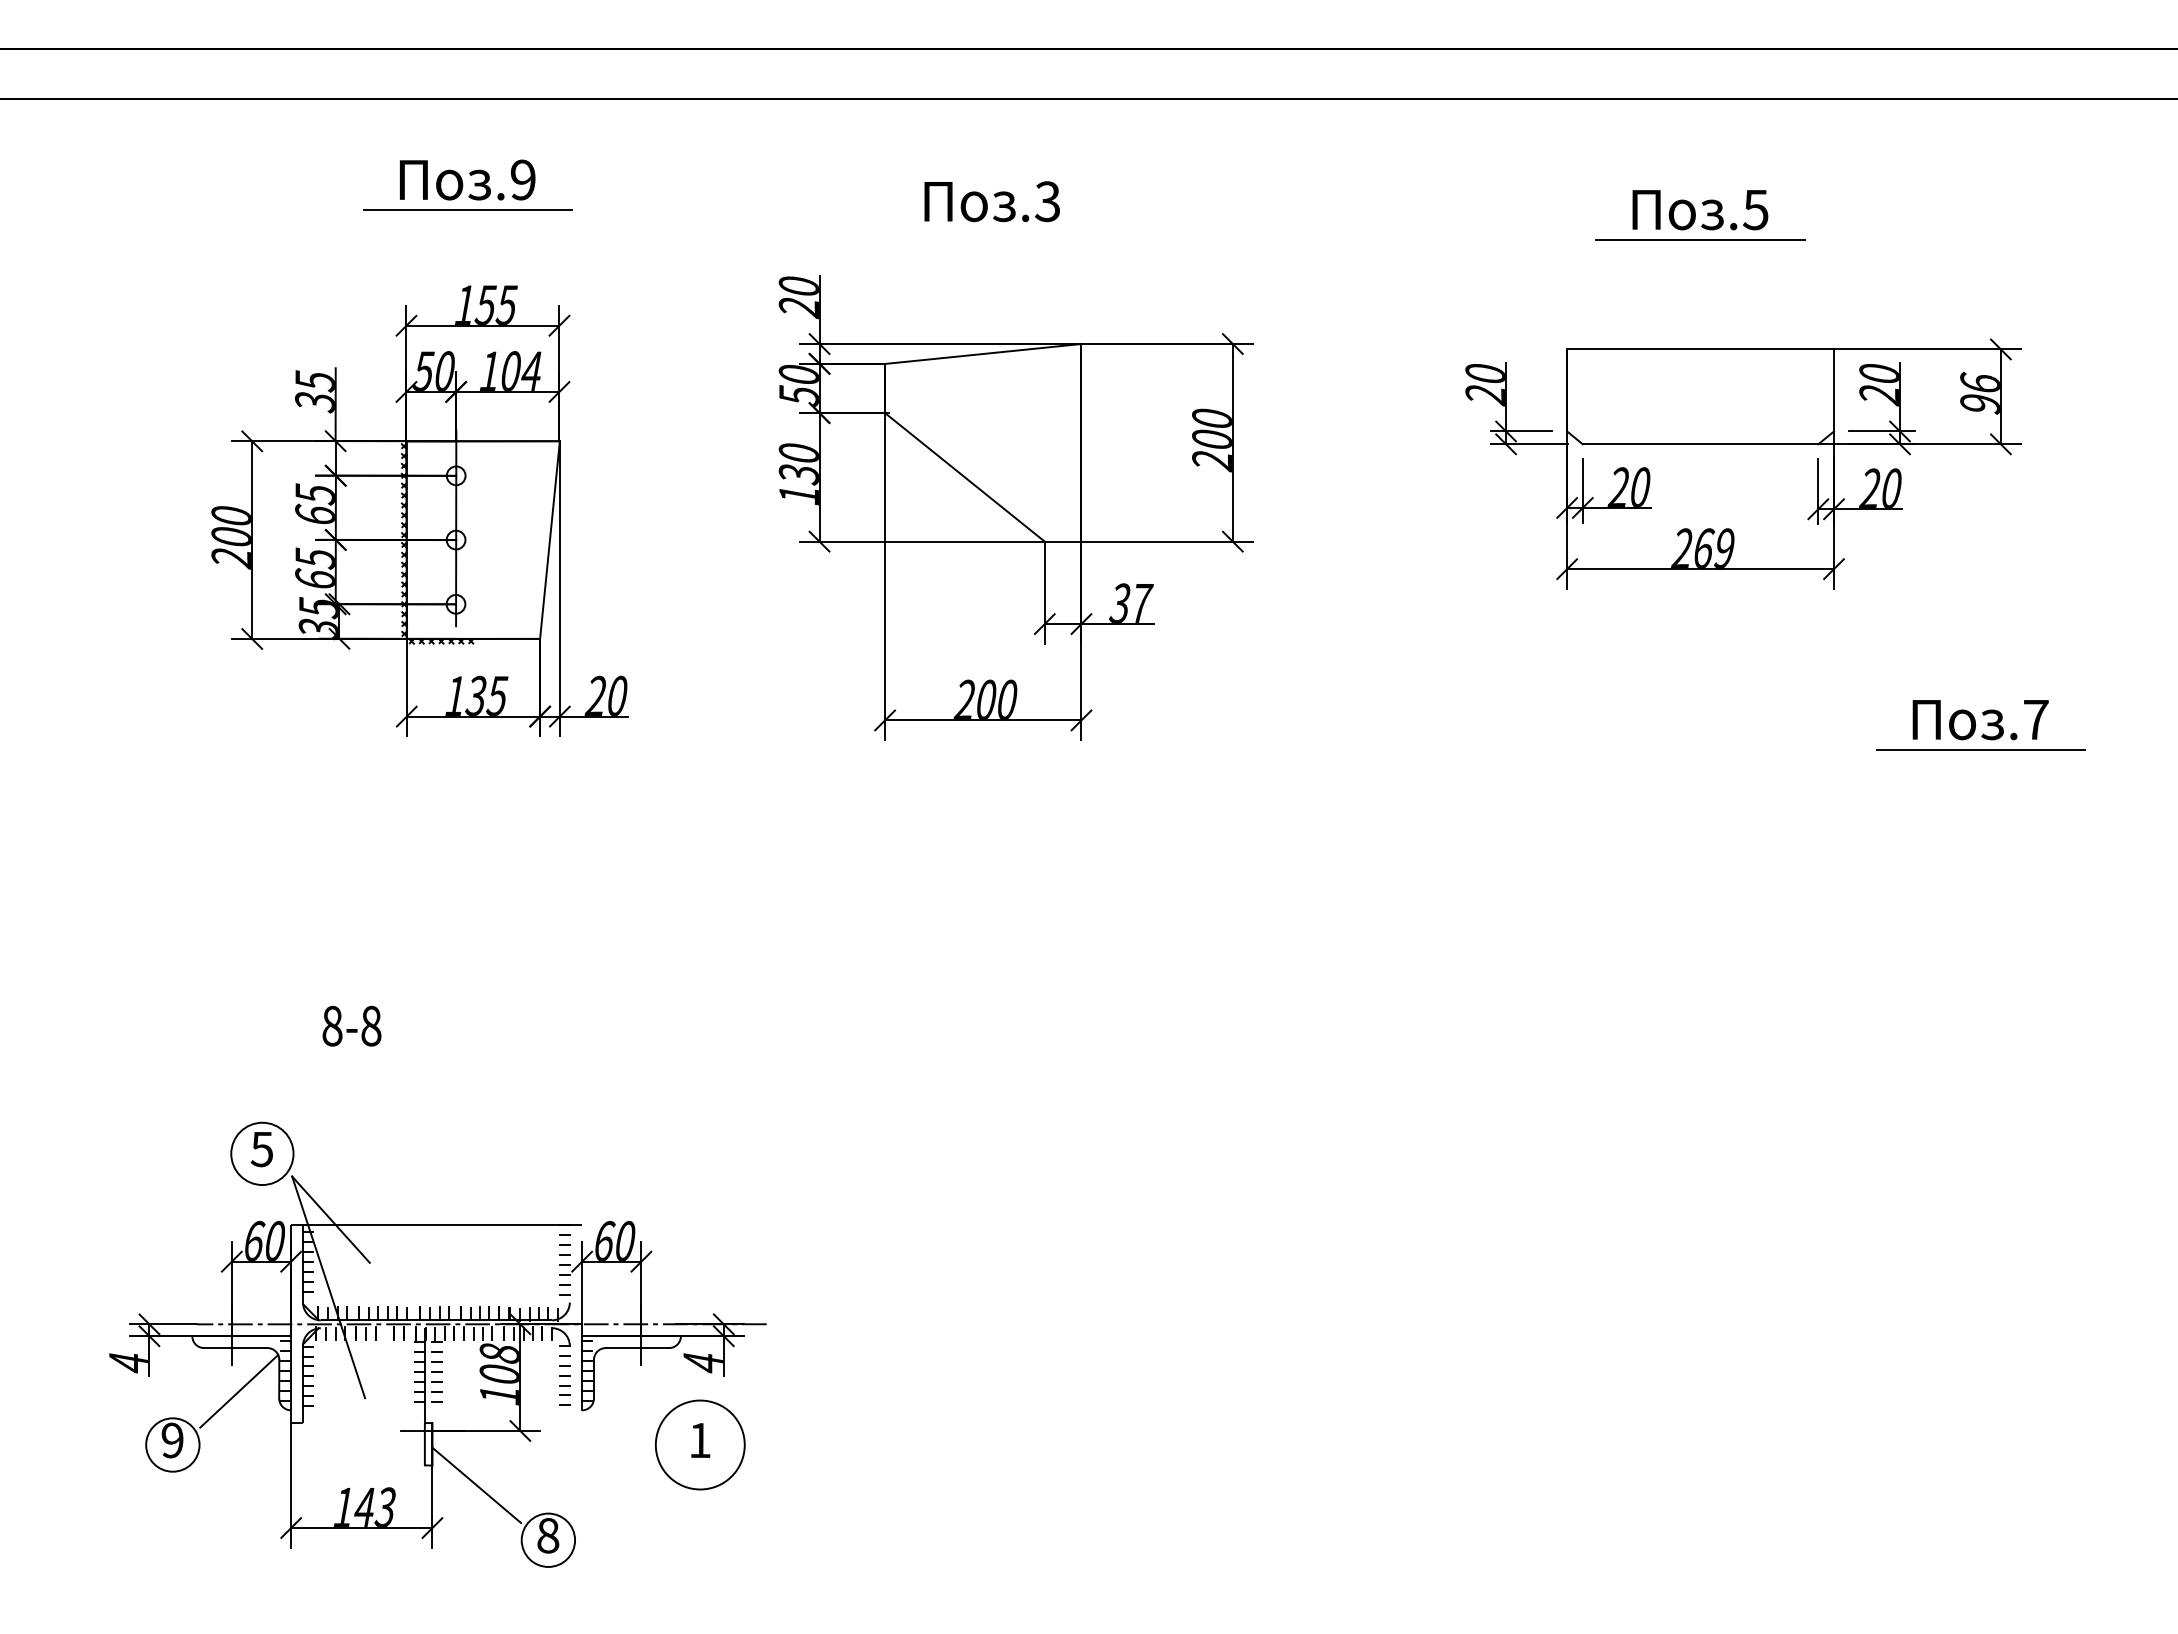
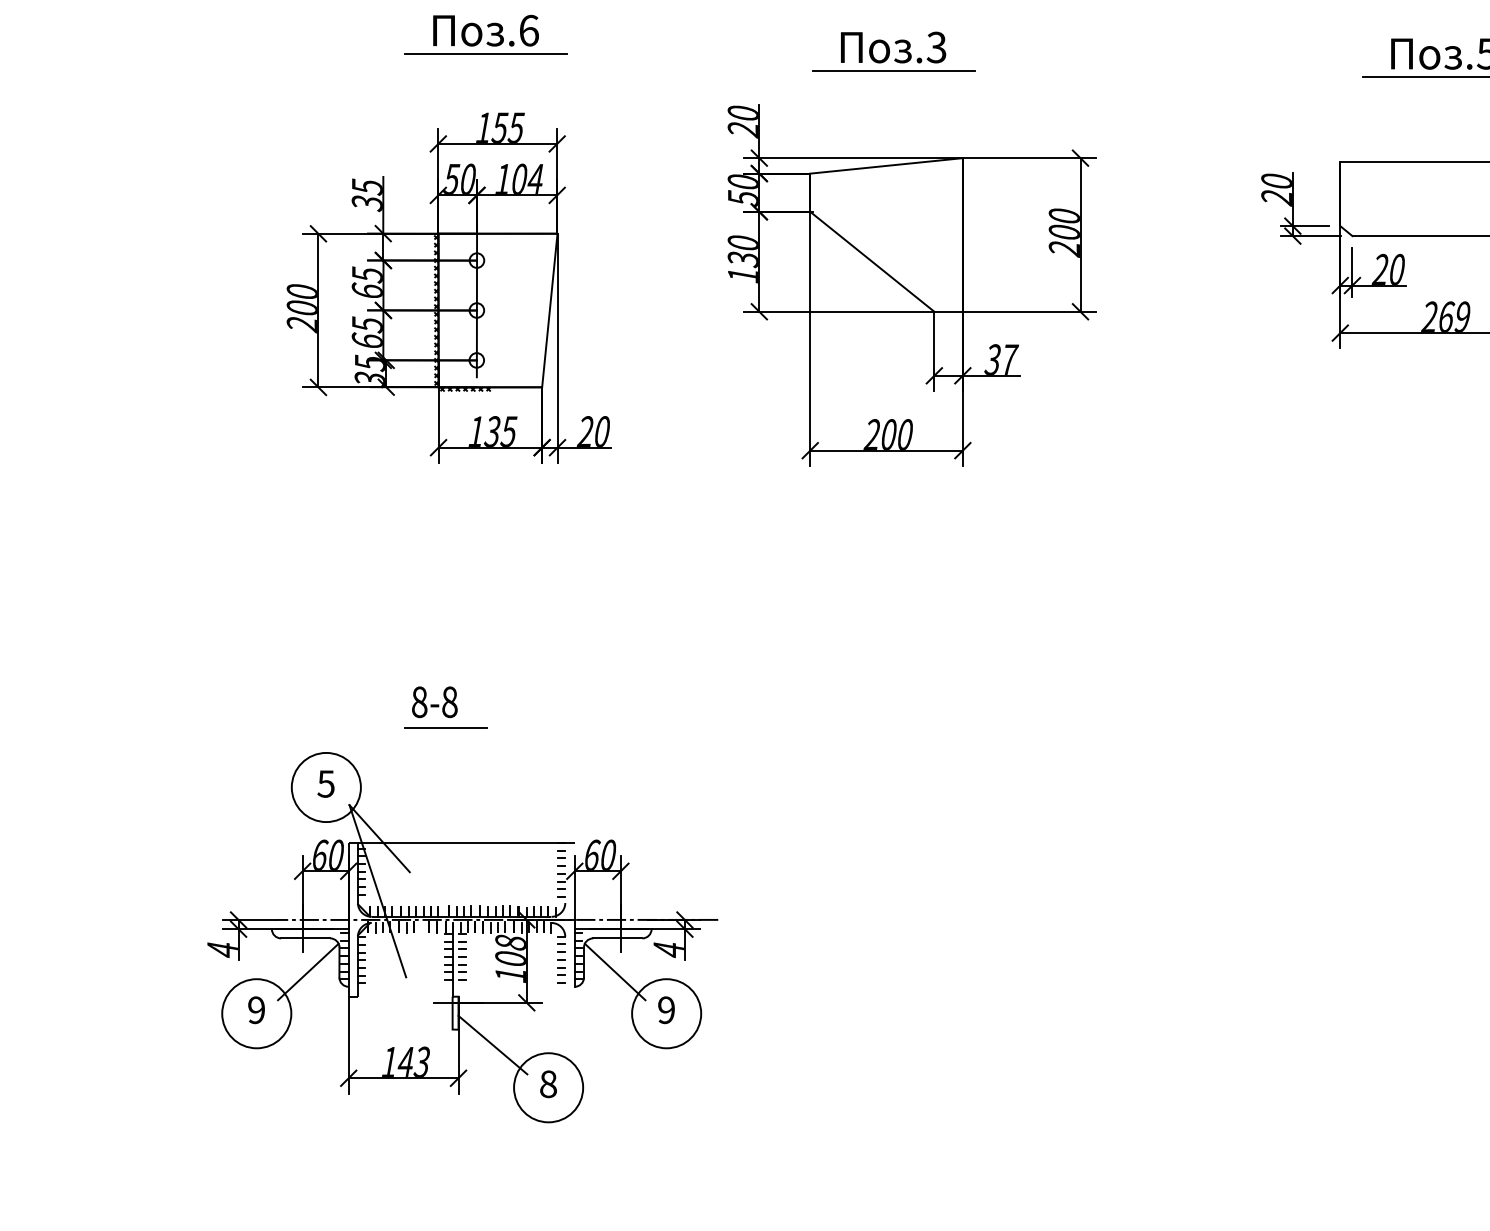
text: (523, 179) -> (529, 30), .9 -> .6
line: (992, 230) -> (893, 69), added
text: (351, 1025) -> (434, 701), moved
line: (416, 1076) -> (446, 727), added
circle: (261, 1153) -> (325, 787), size x1.43
line: (634, 1390) -> (615, 971), added
text: (699, 1440) -> (666, 1010), 1 -> 9
circle: (172, 1444) -> (256, 1013), size x1.67
circle: (547, 1539) -> (547, 1087), size x1.67

